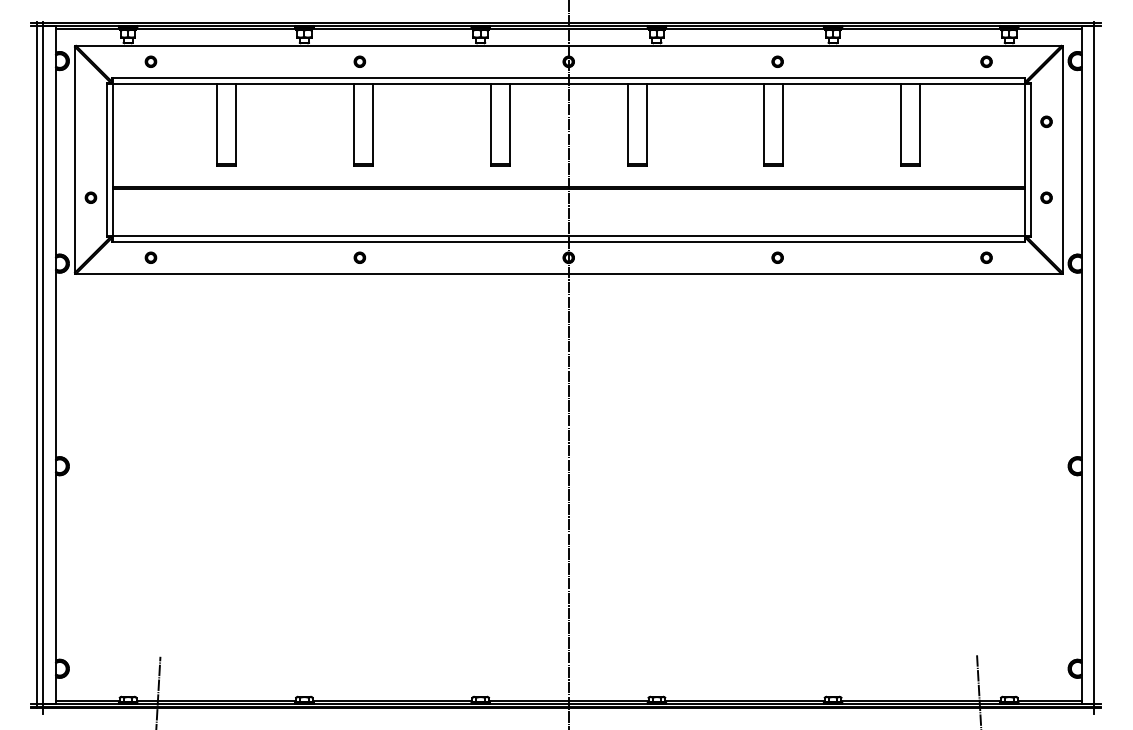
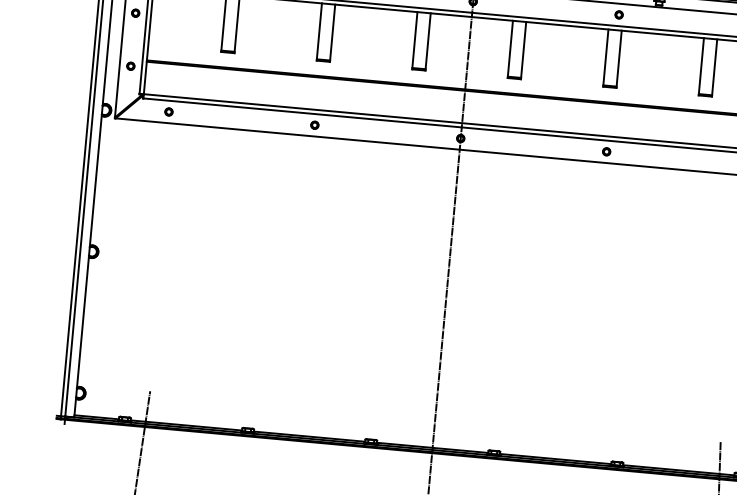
part: (90, 121) -> (135, 12), added

